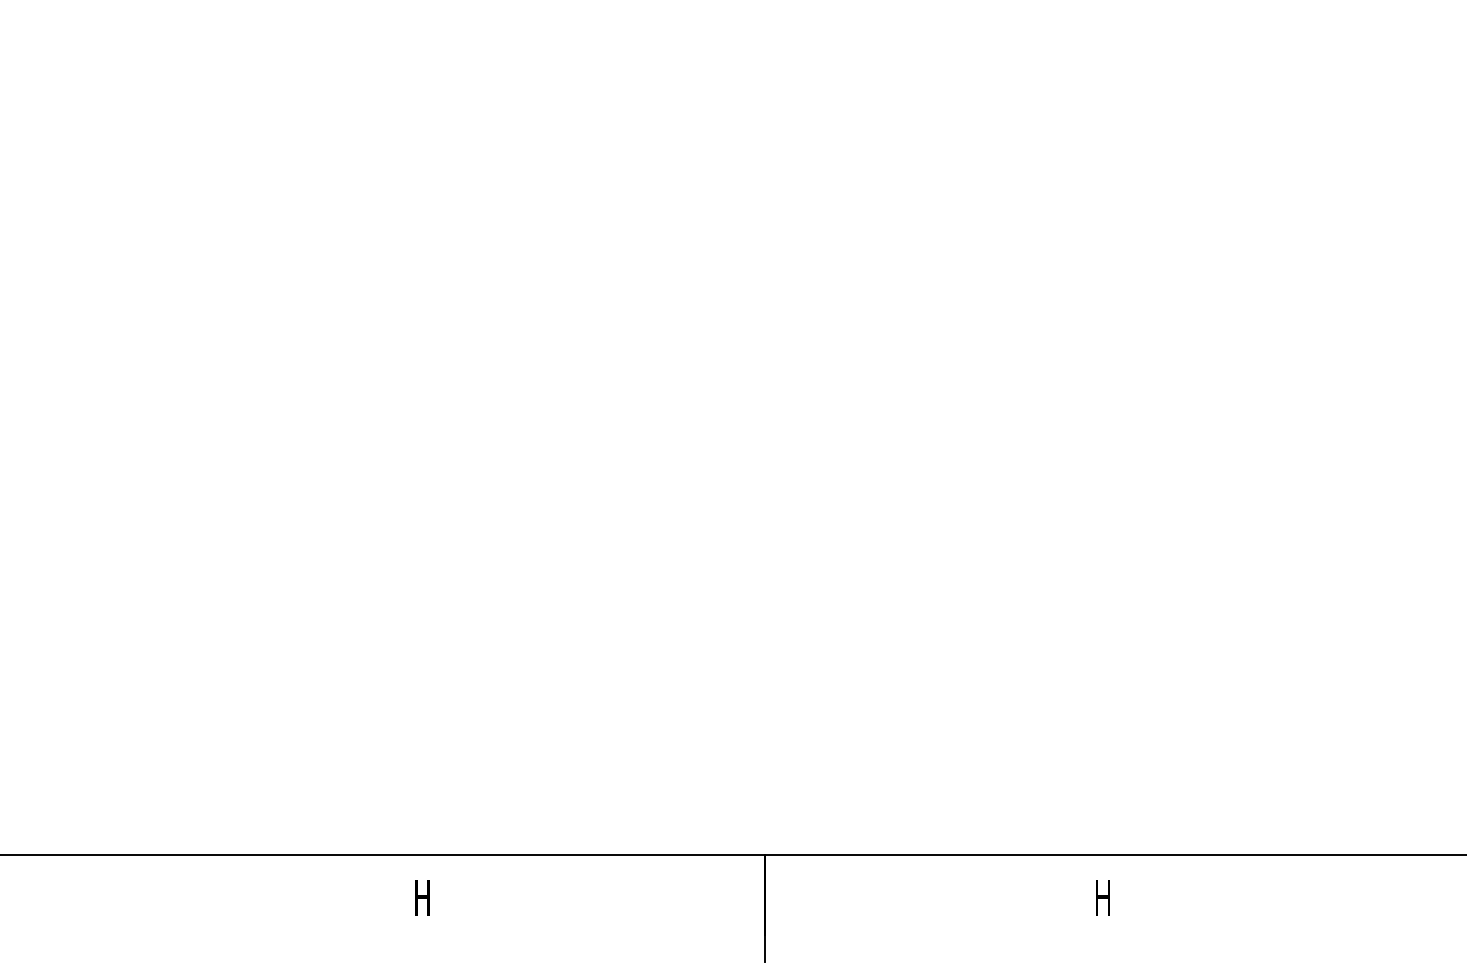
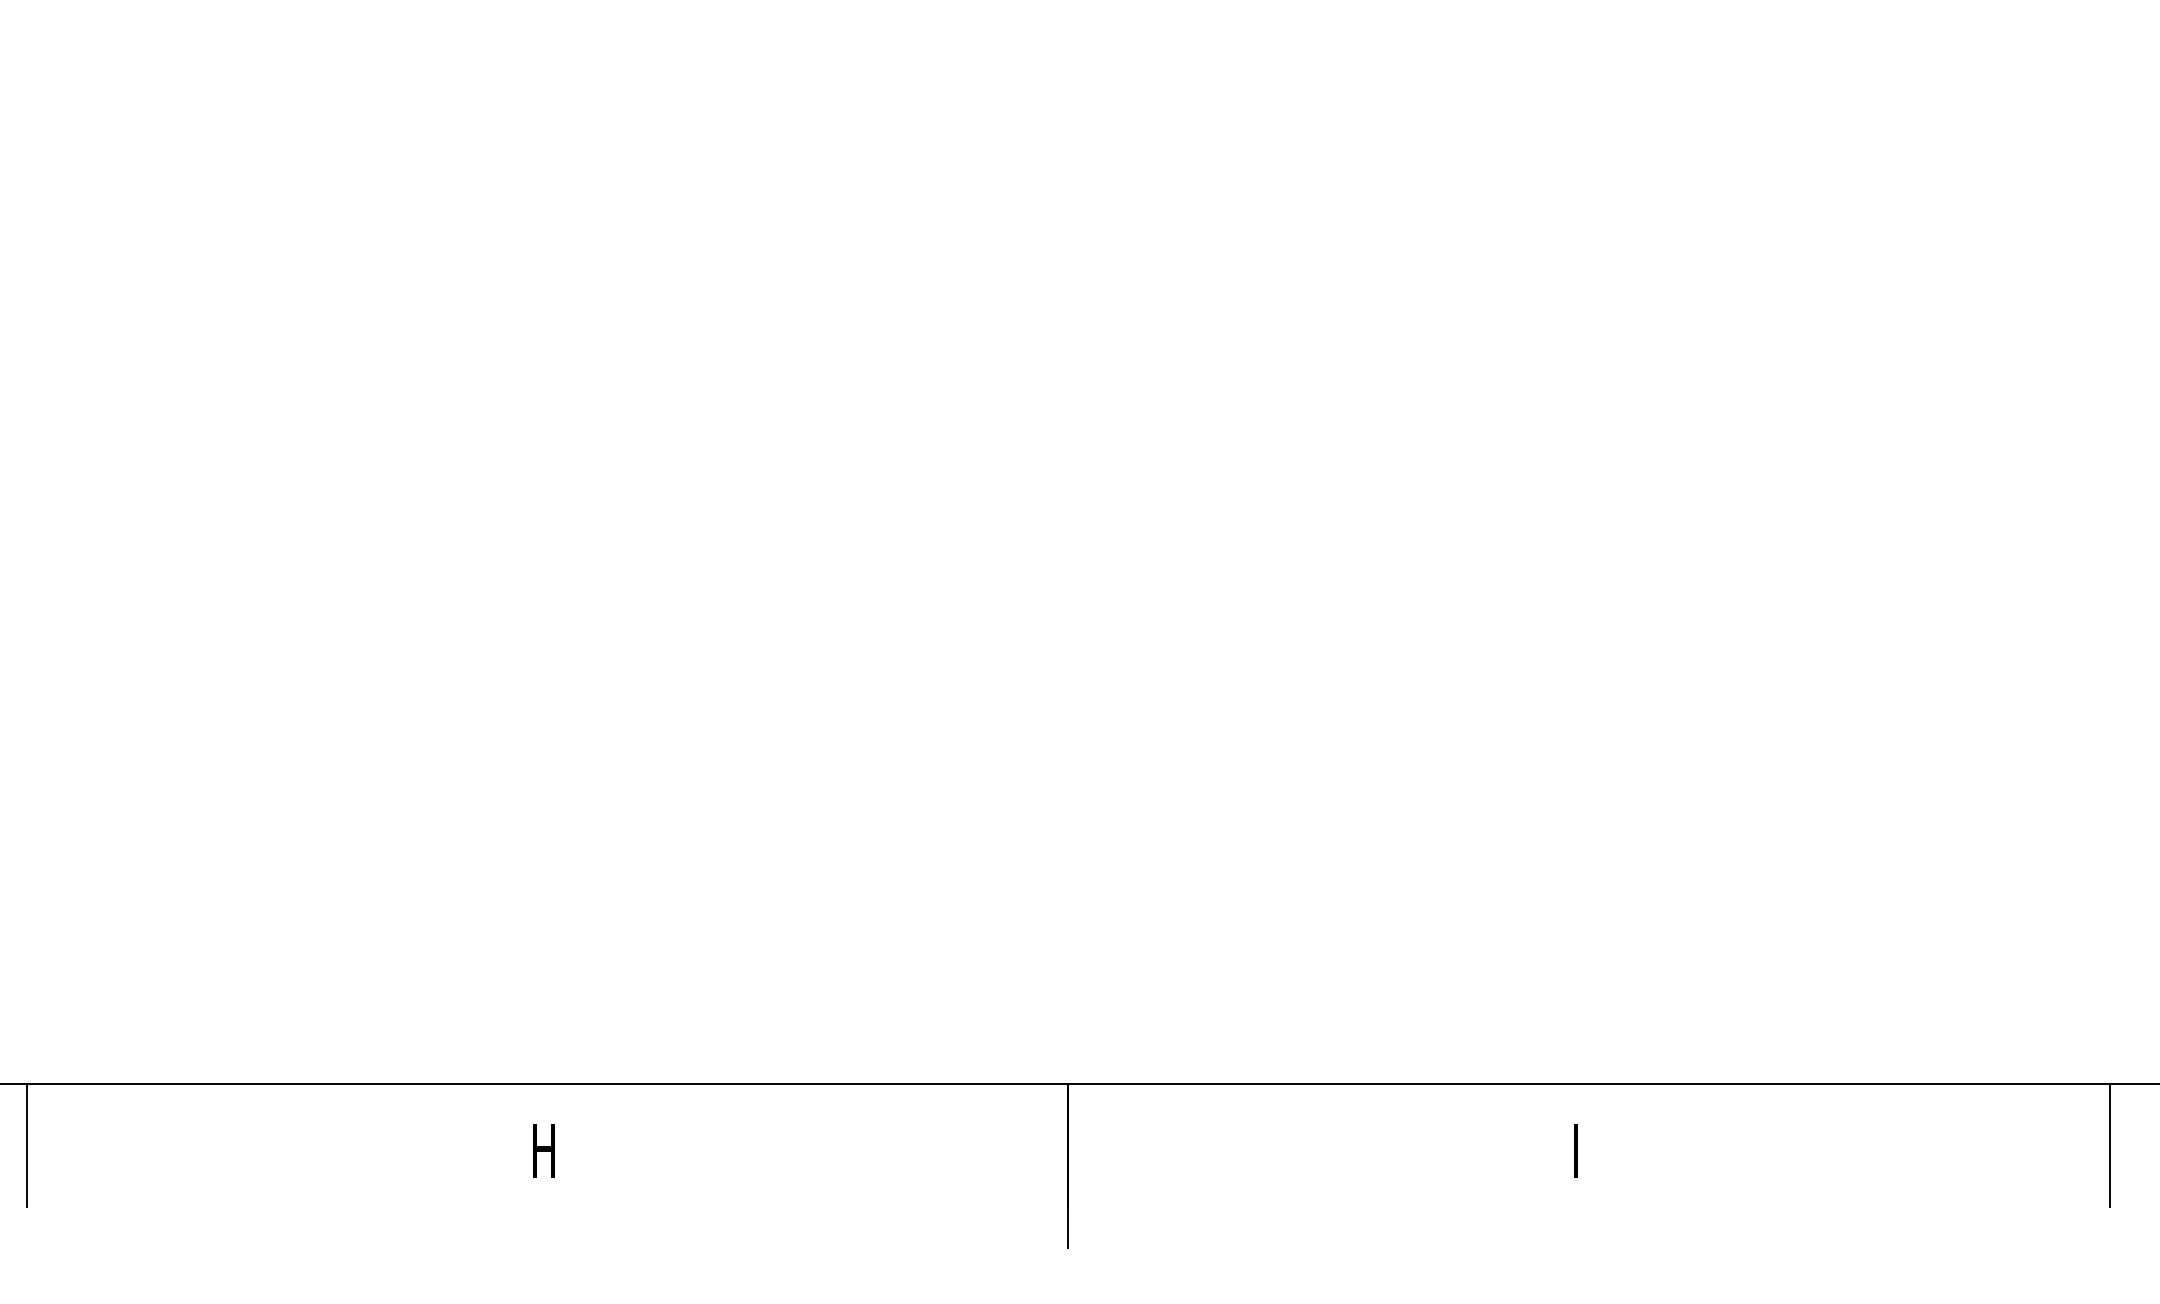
line: (84, 894) -> (26, 1145), added
line: (1445, 894) -> (2109, 1145), added
text: (1103, 897) -> (1586, 1149), H -> I

